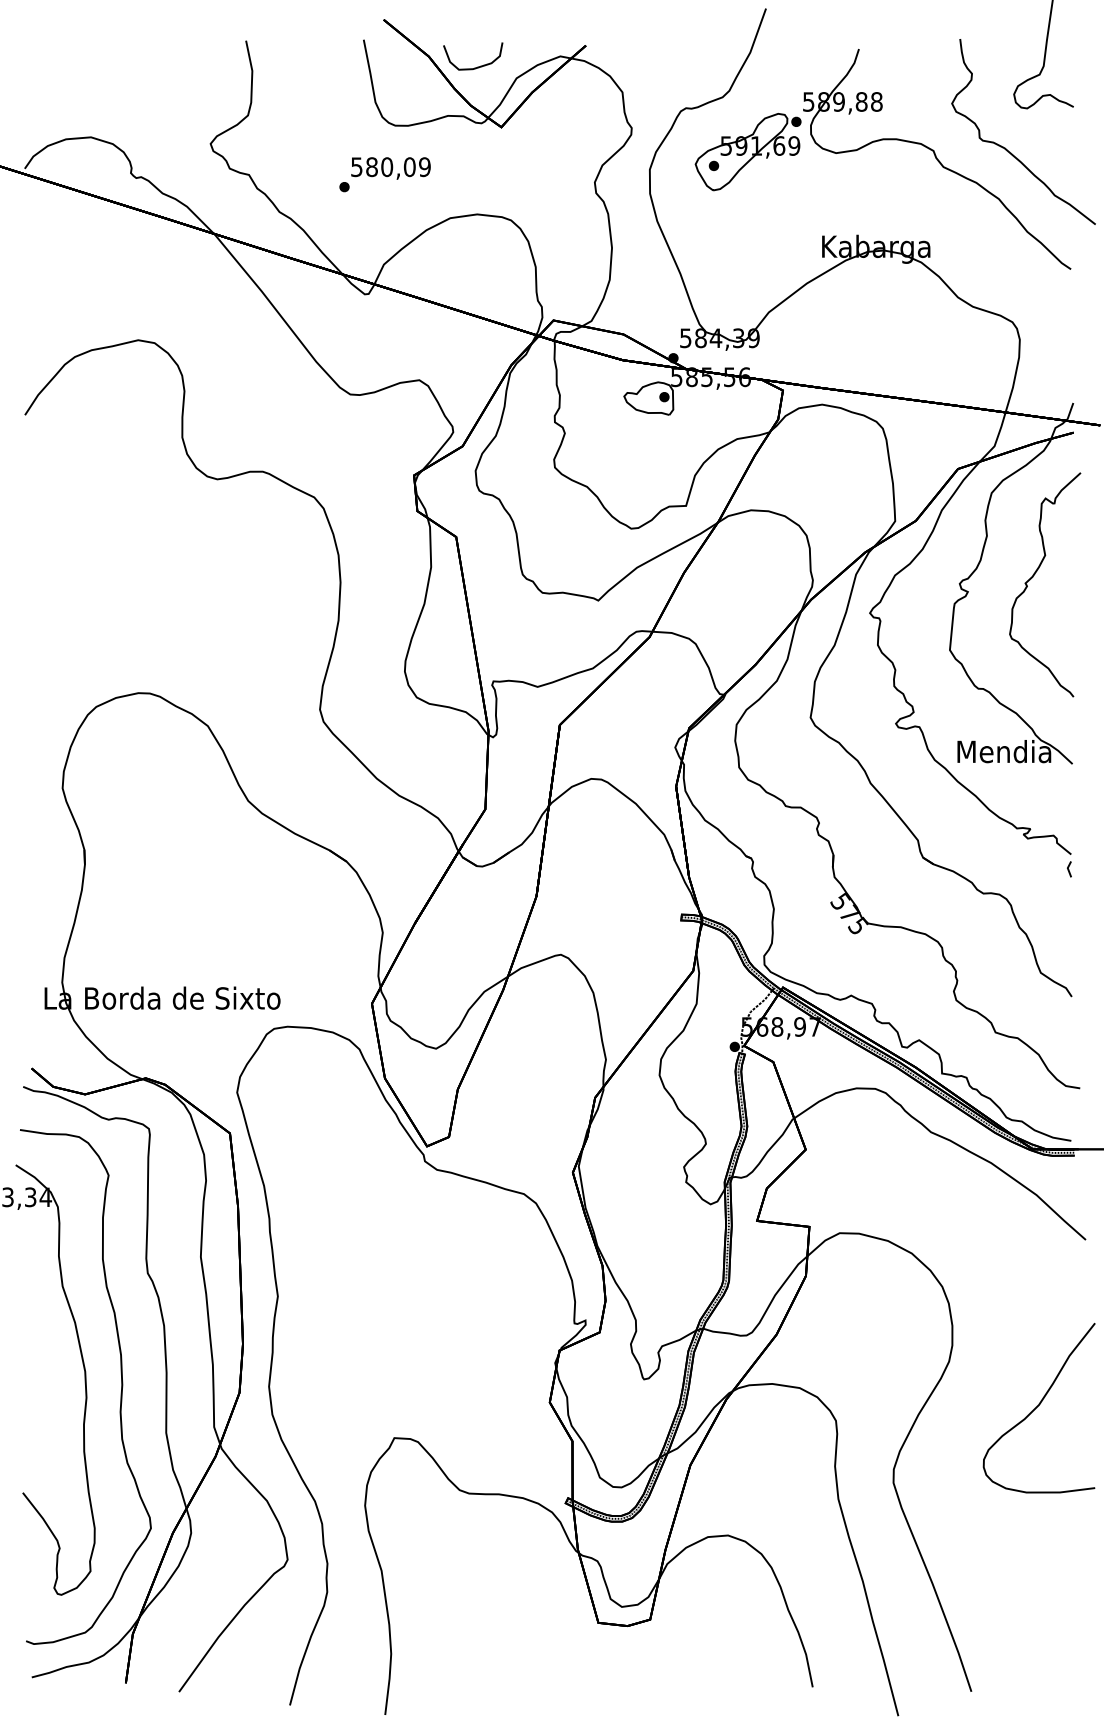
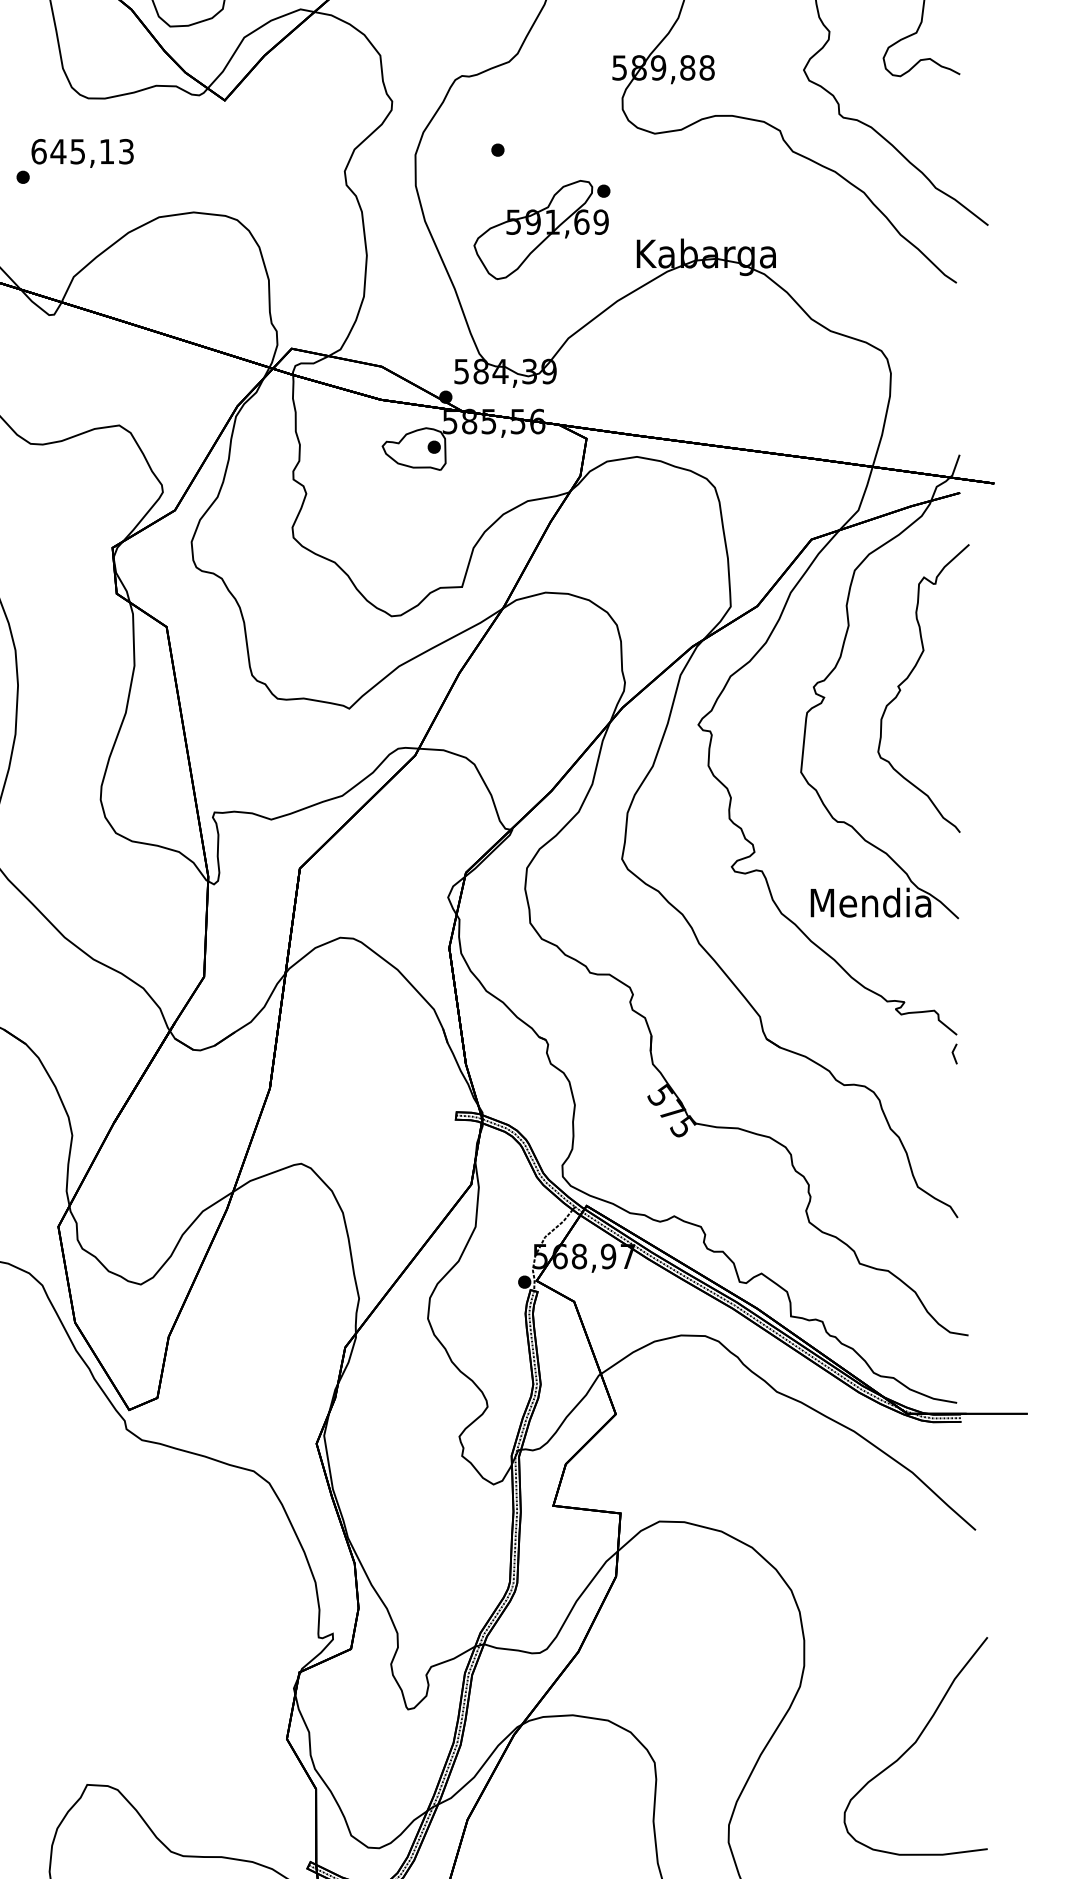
part: (747, 152) -> (540, 230), moved
text: (390, 167) -> (82, 152), 580,09 -> 645,13

